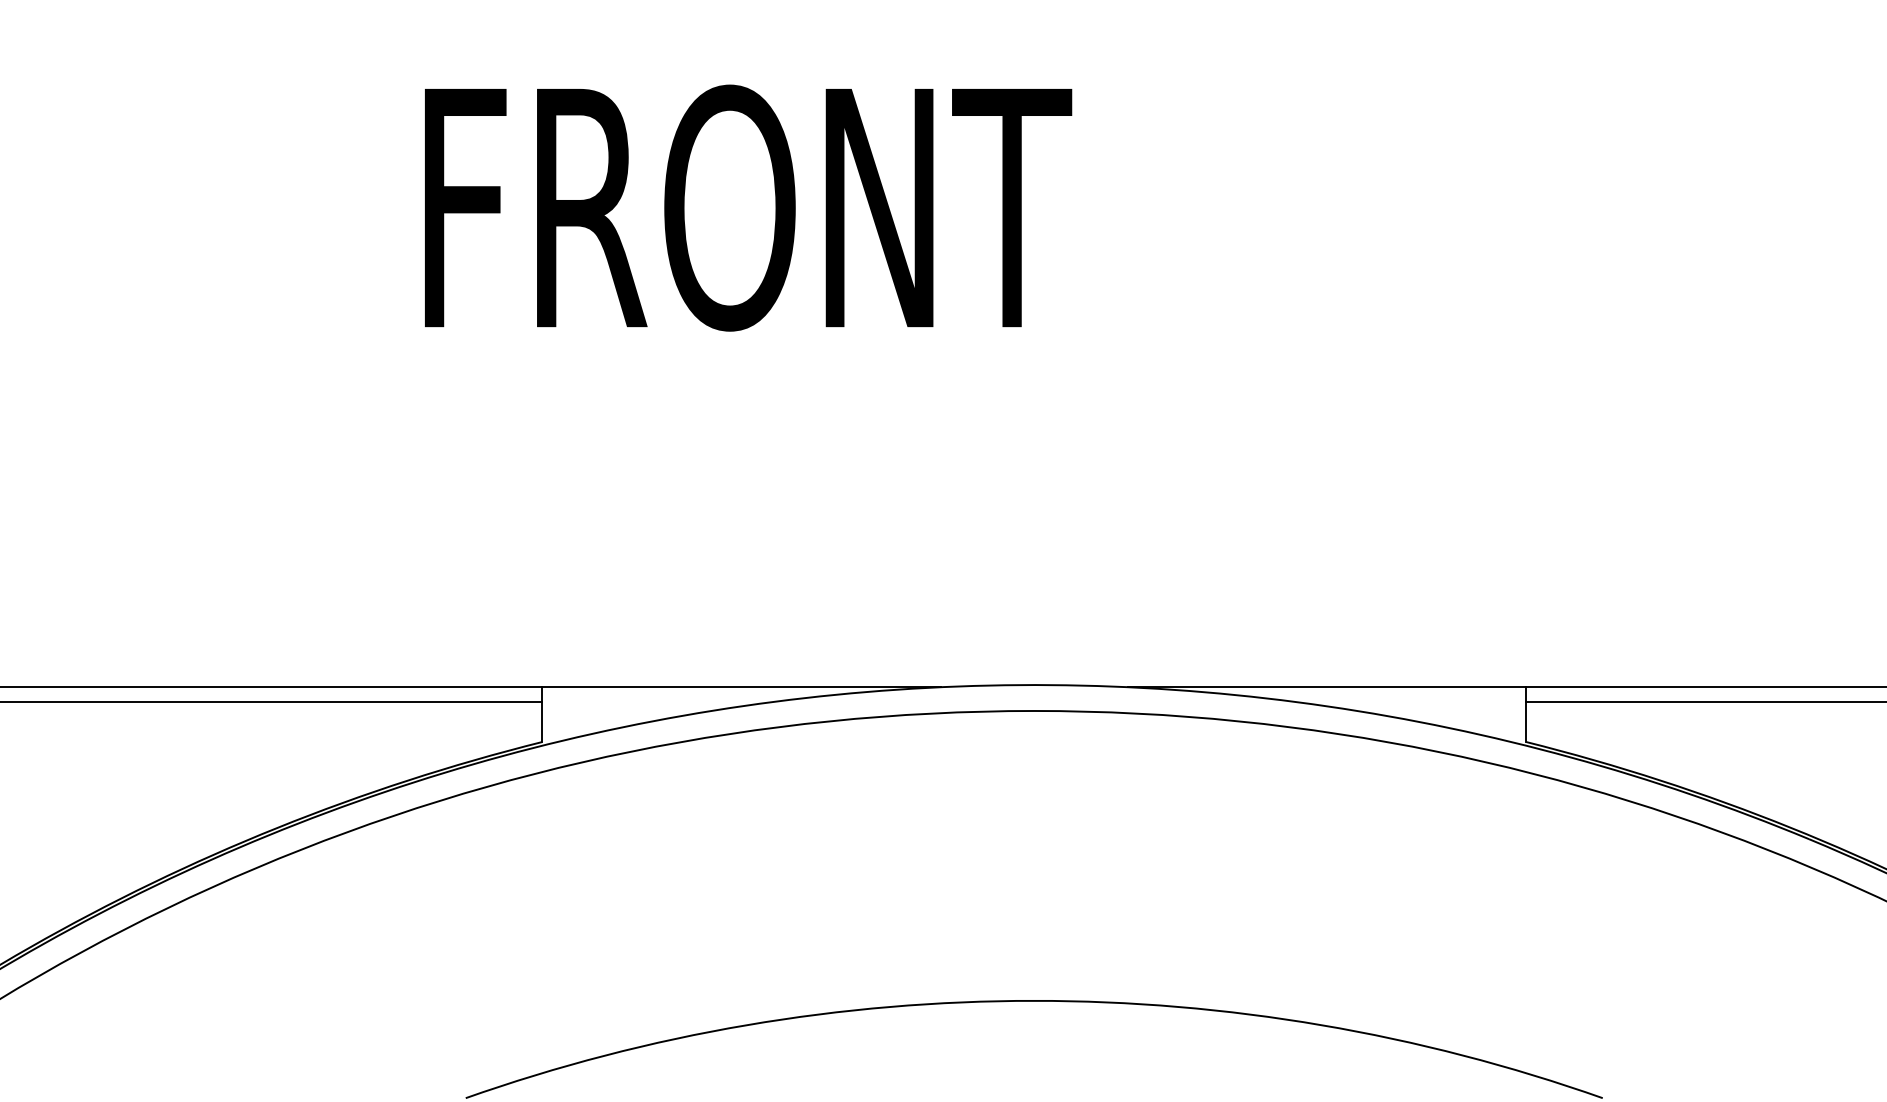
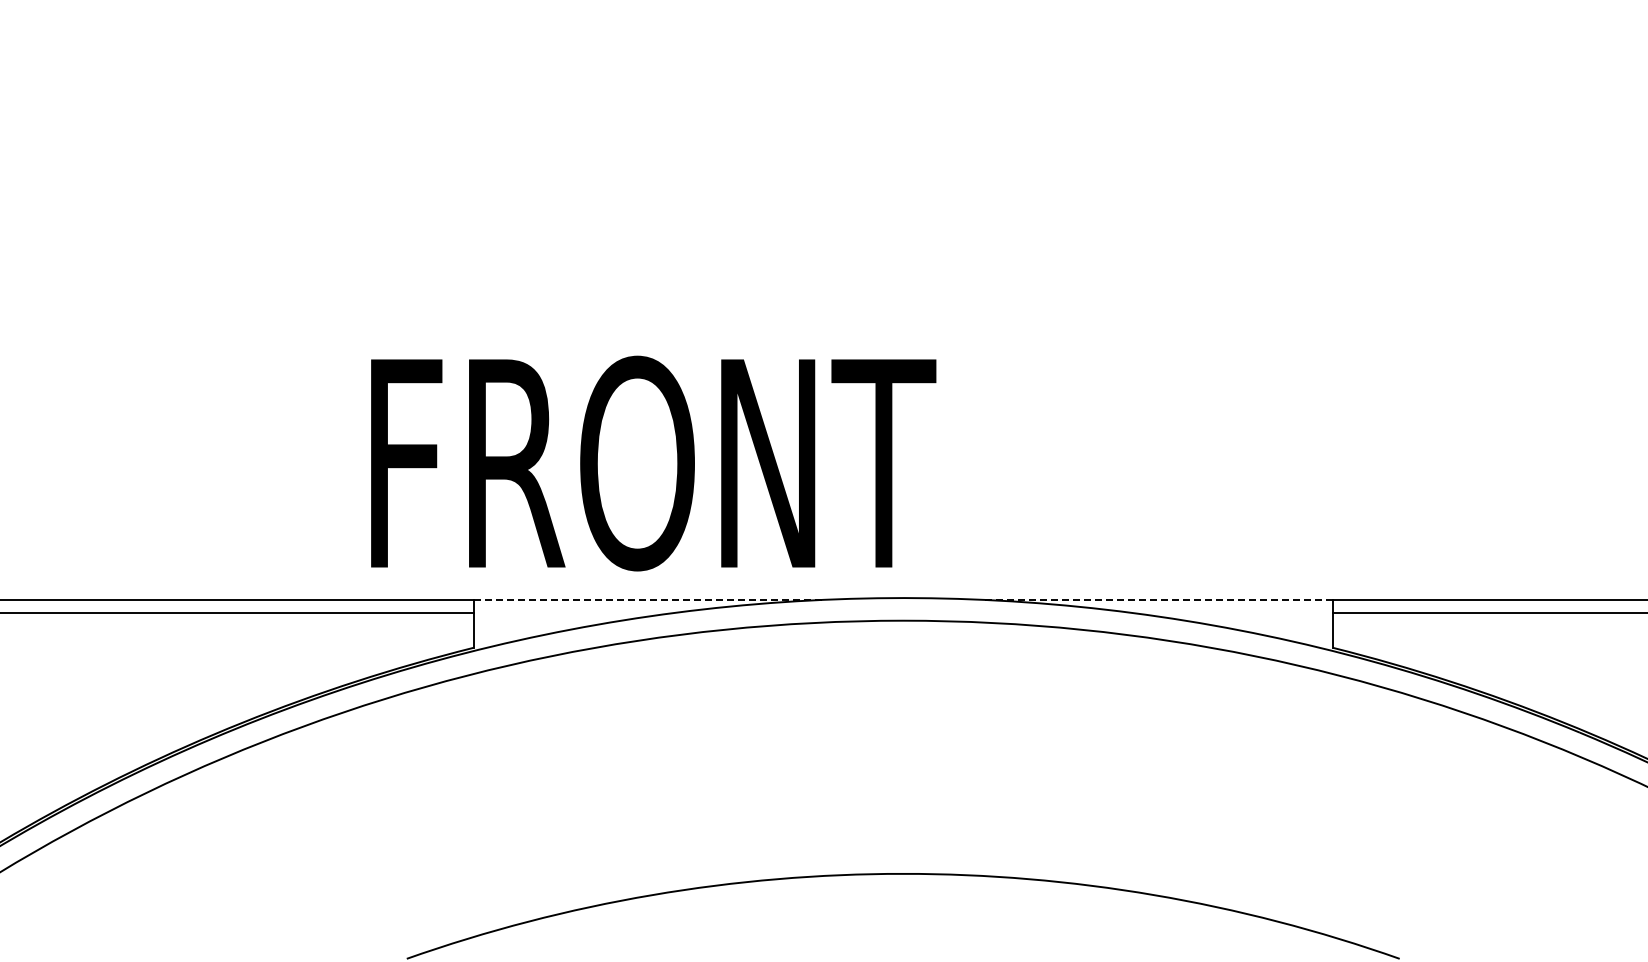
text: (748, 208) -> (653, 463), moved
line: (741, 686) -> (647, 599), solid -> dashed
line: (1326, 686) -> (1158, 599), solid -> dashed

